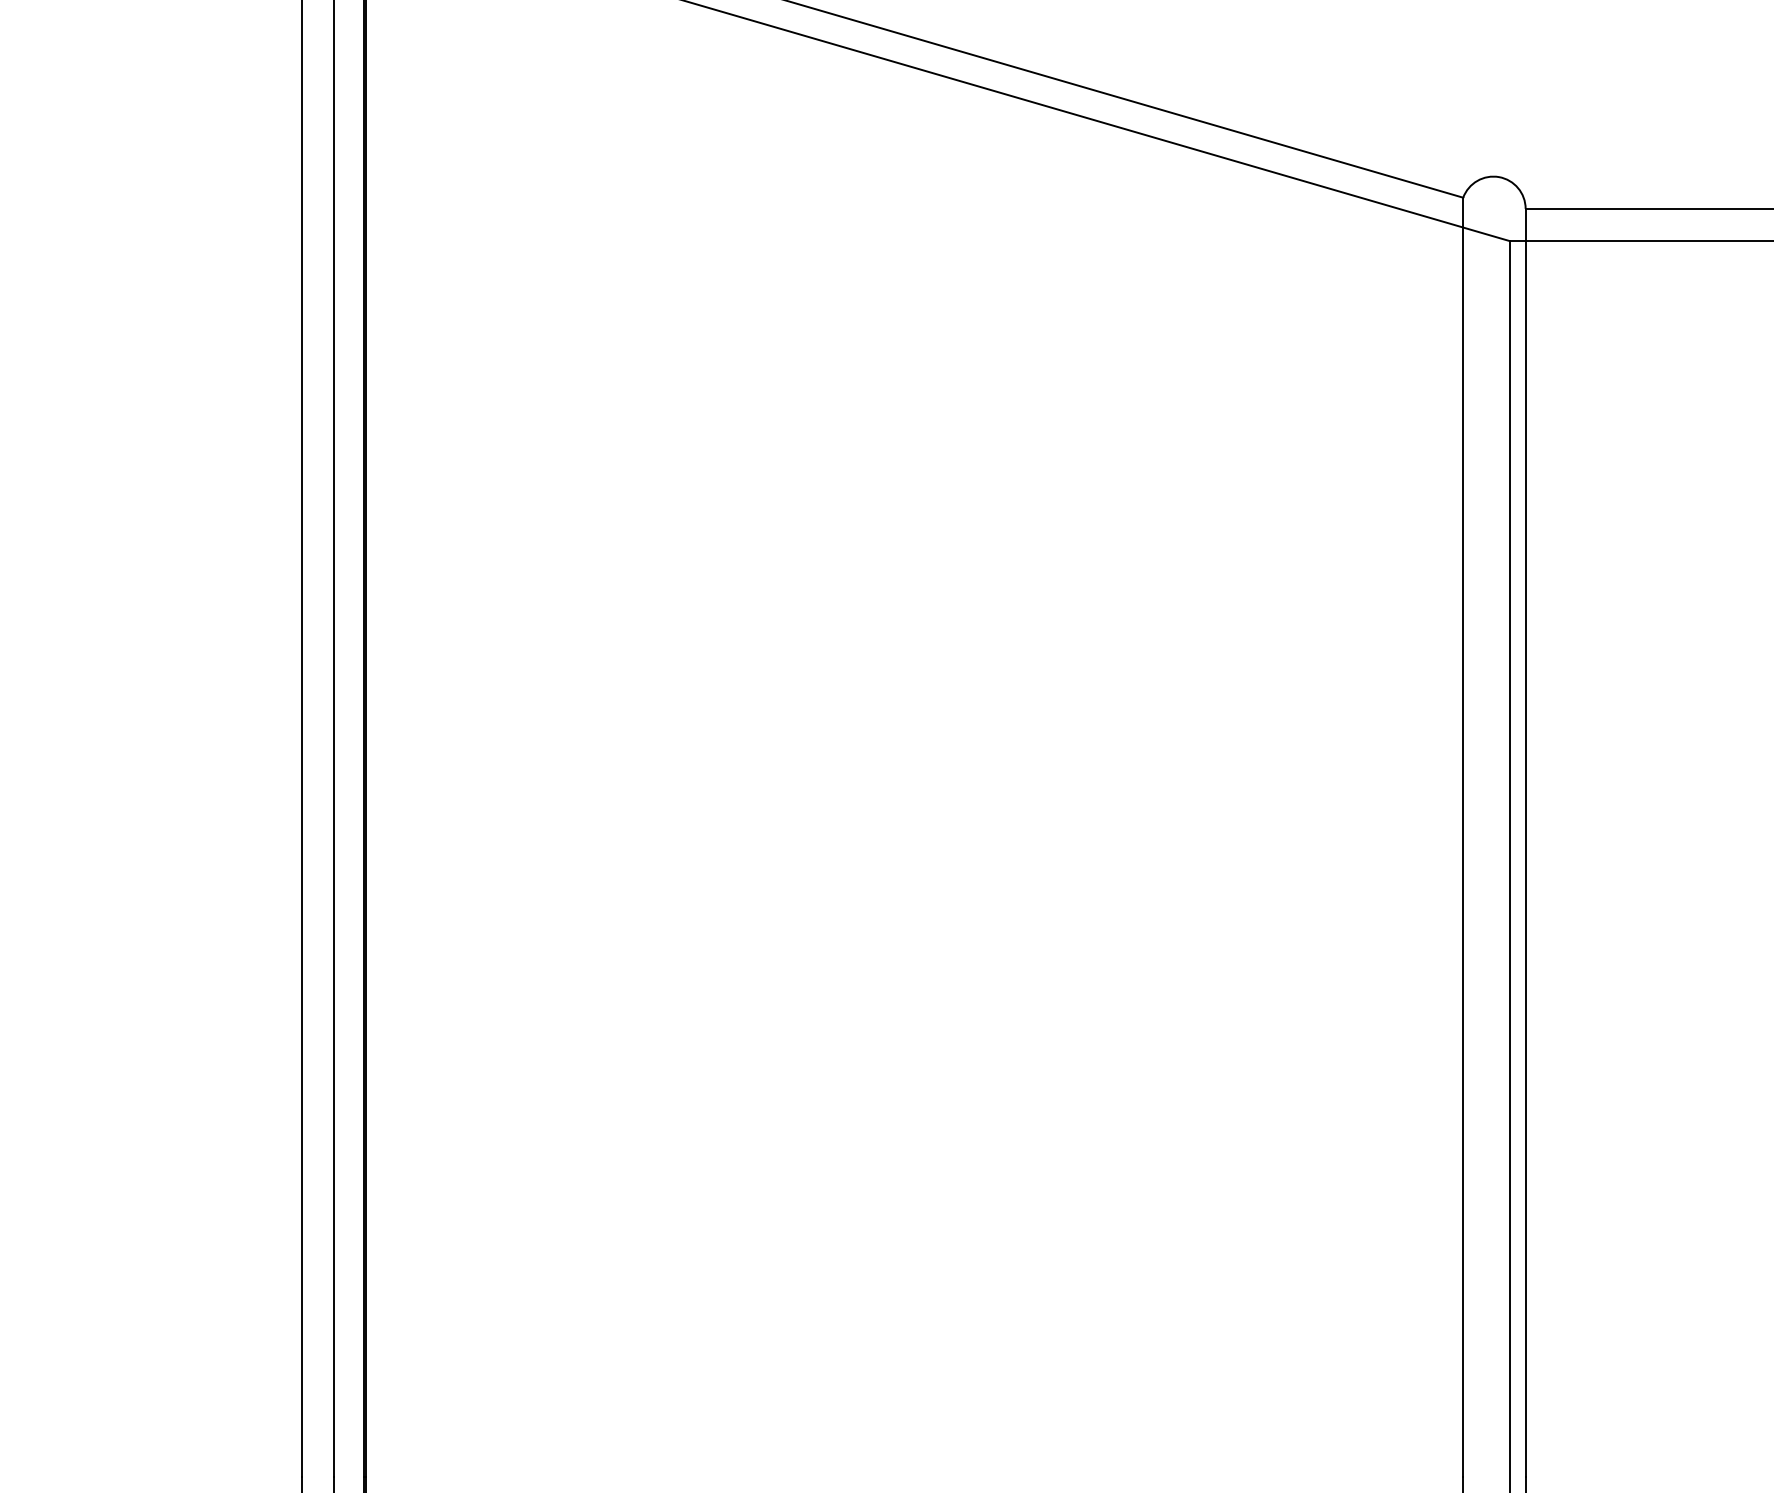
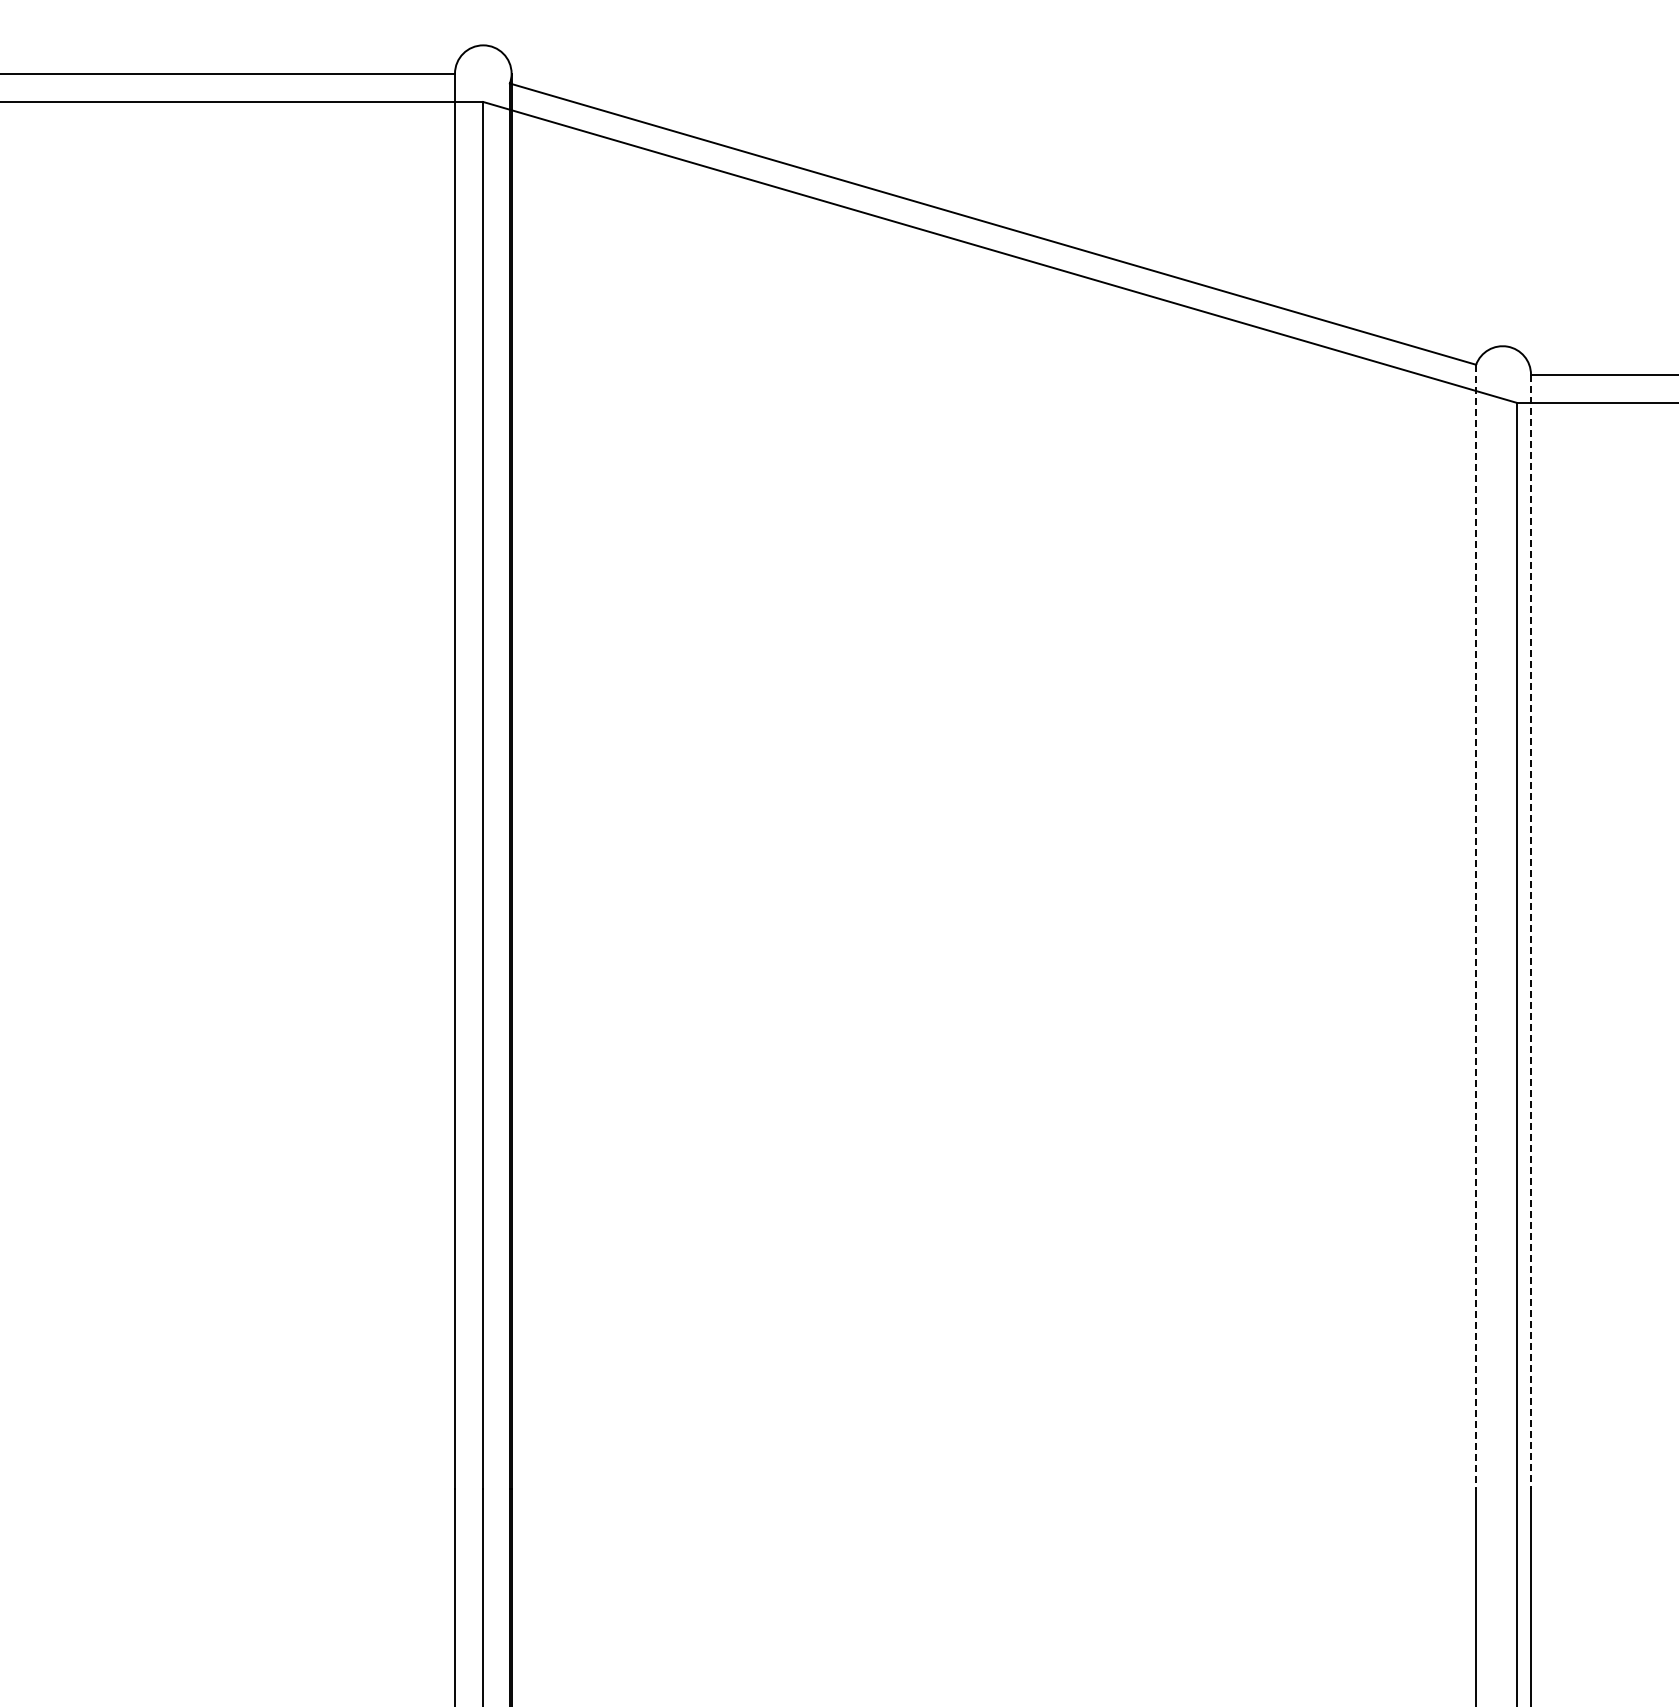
line: (1463, 837) -> (1476, 927), solid -> dashed
line: (1526, 843) -> (1531, 932), solid -> dashed

